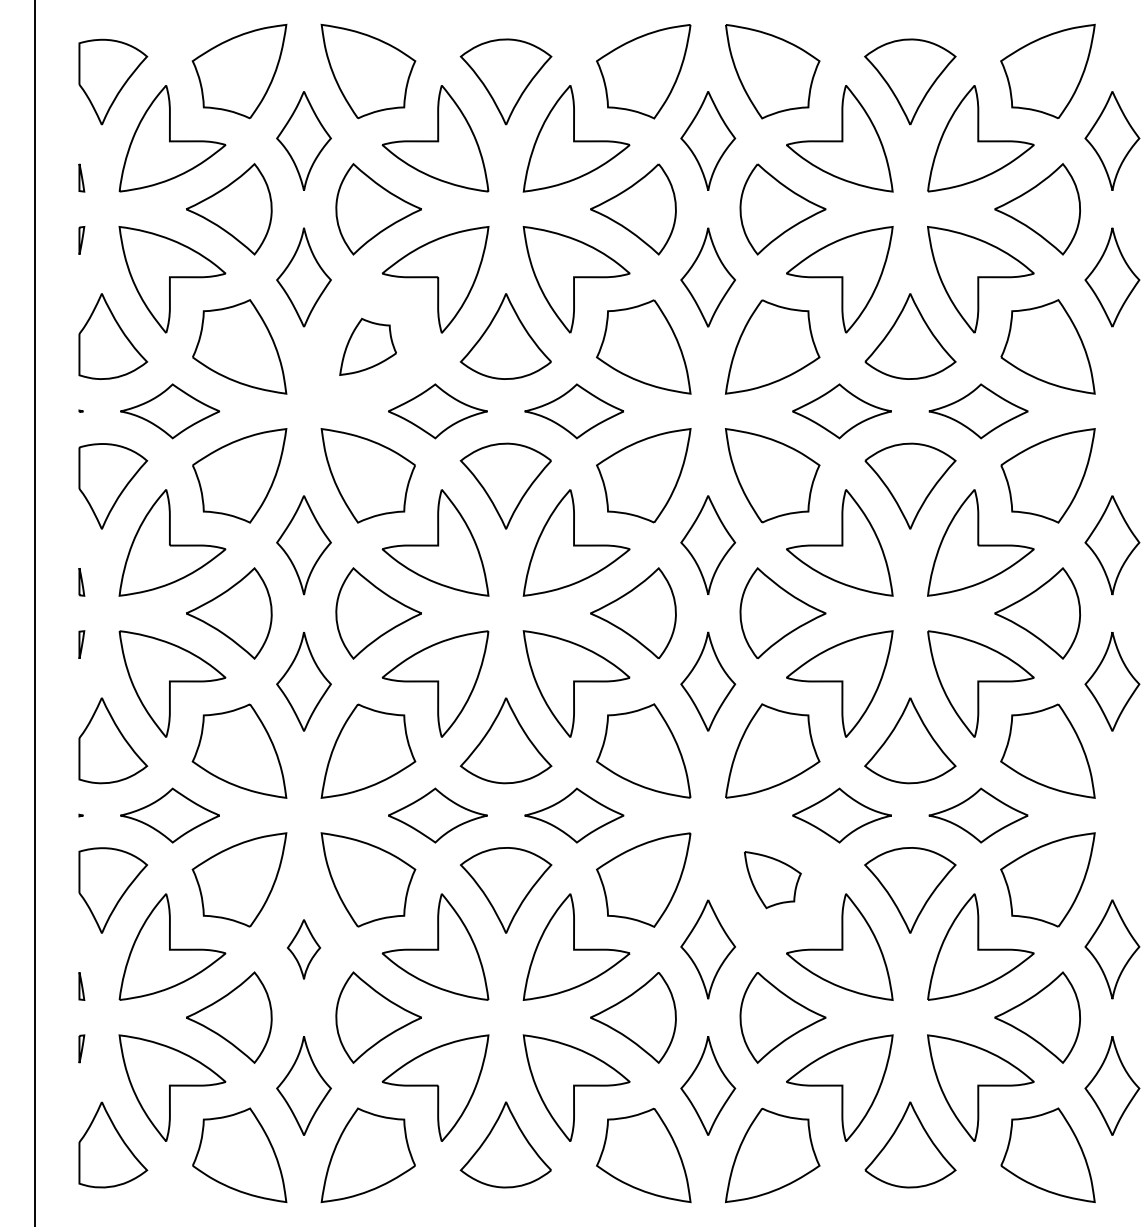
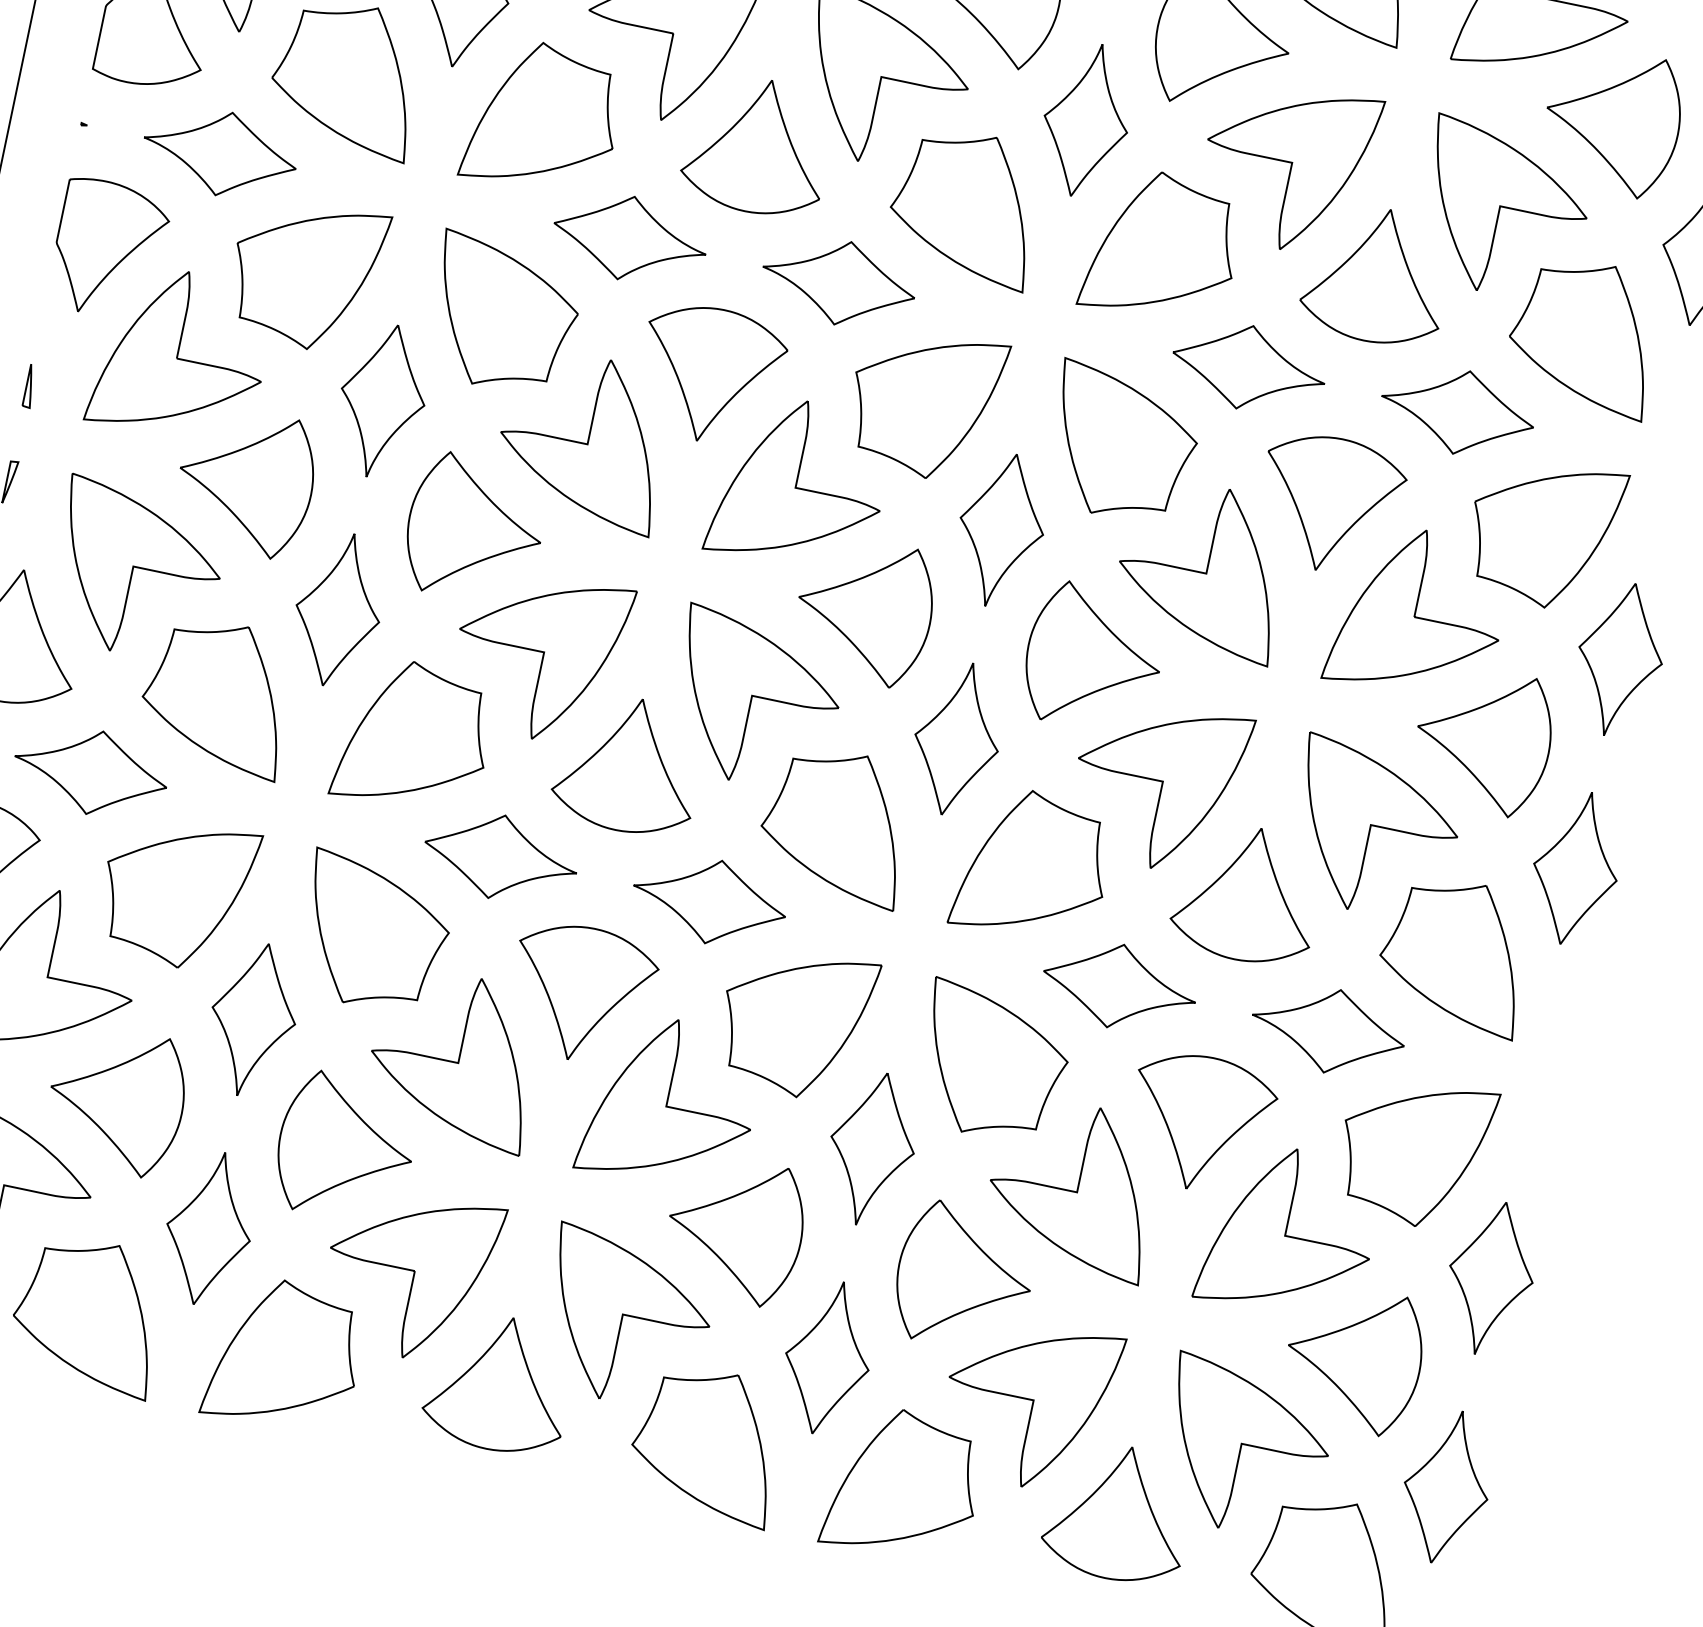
part: (367, 346) -> (543, 116), size x1.67
part: (772, 879) -> (992, 1062), size x1.67
part: (303, 949) -> (252, 1019), size x1.67

